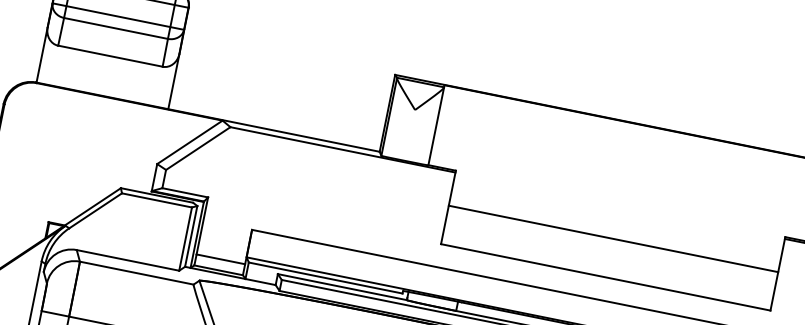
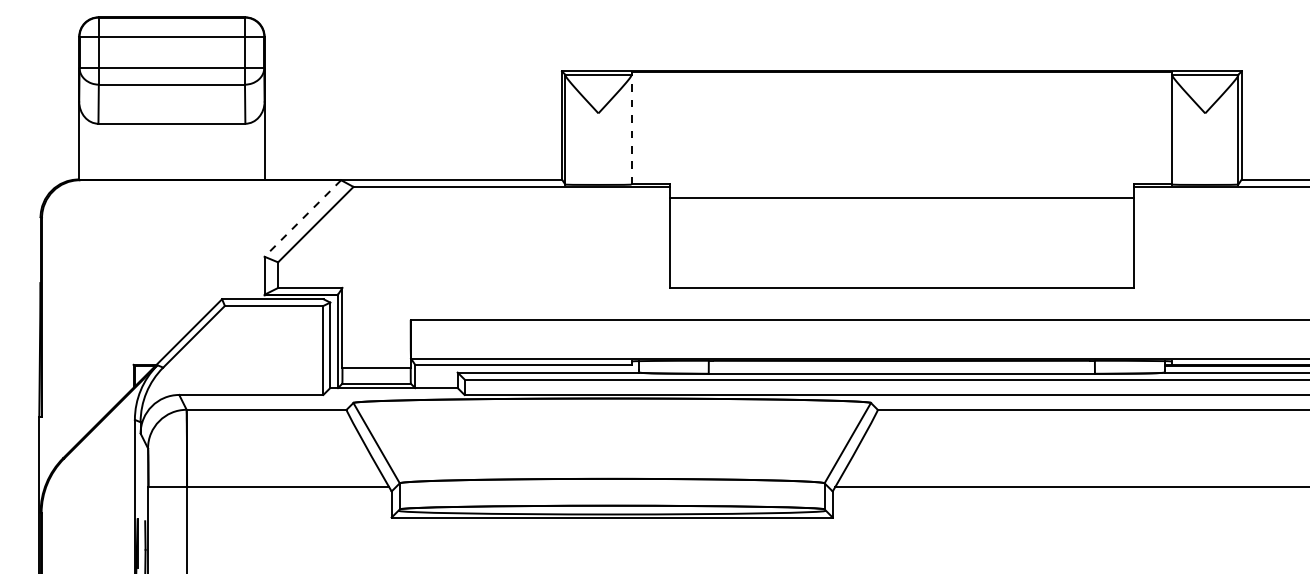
line: (436, 124) -> (631, 127), solid -> dashed
line: (189, 142) -> (302, 218), solid -> dashed
line: (613, 238) -> (901, 197), moved

